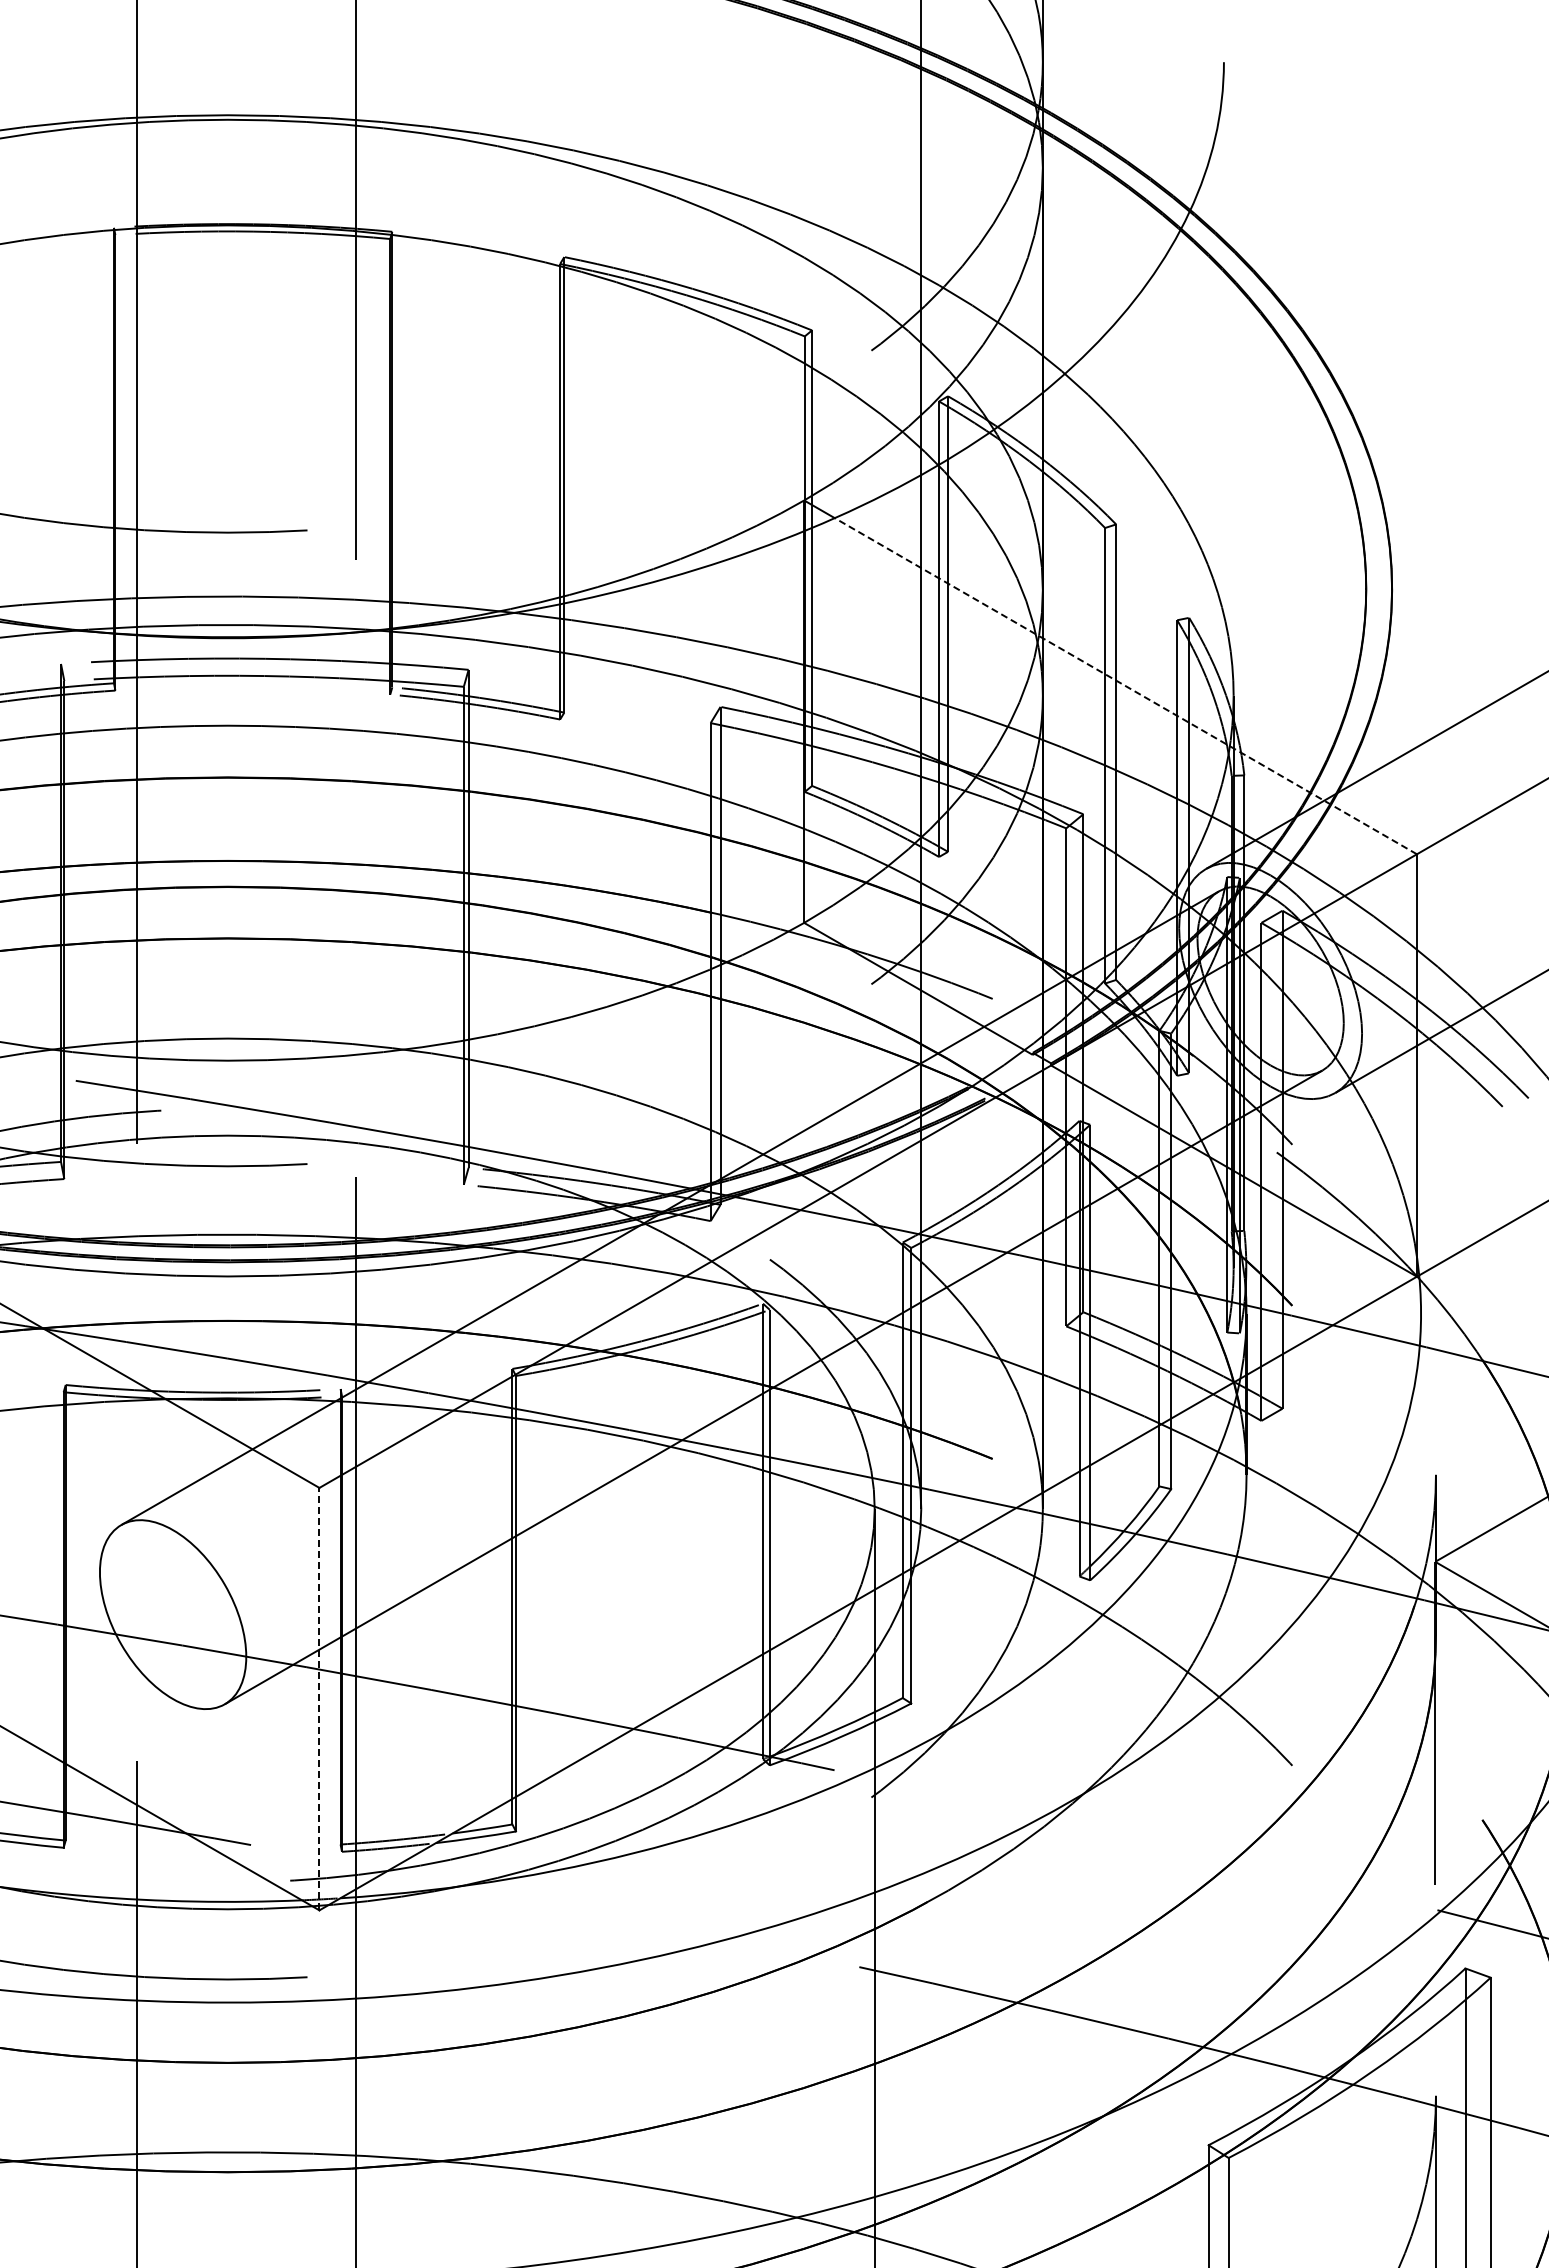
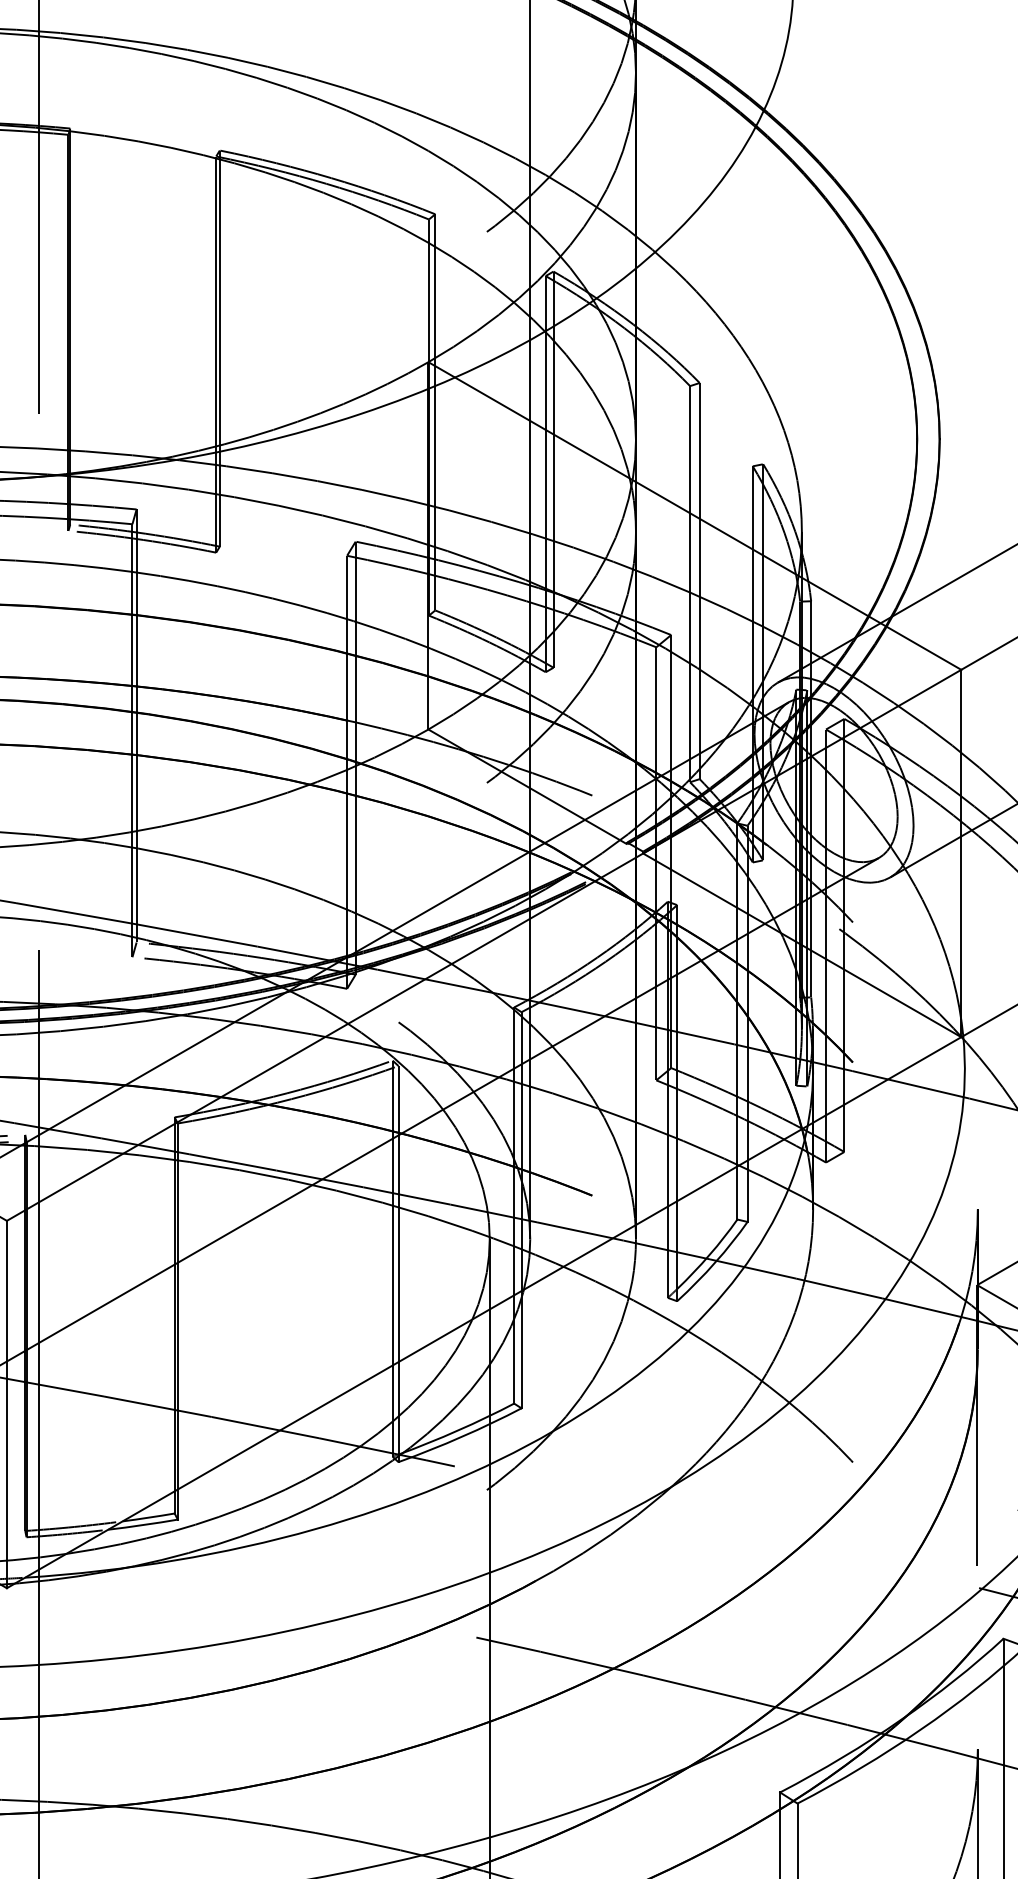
line: (1125, 685) -> (707, 523), dashed -> solid
line: (319, 1698) -> (6, 1403), dashed -> solid

